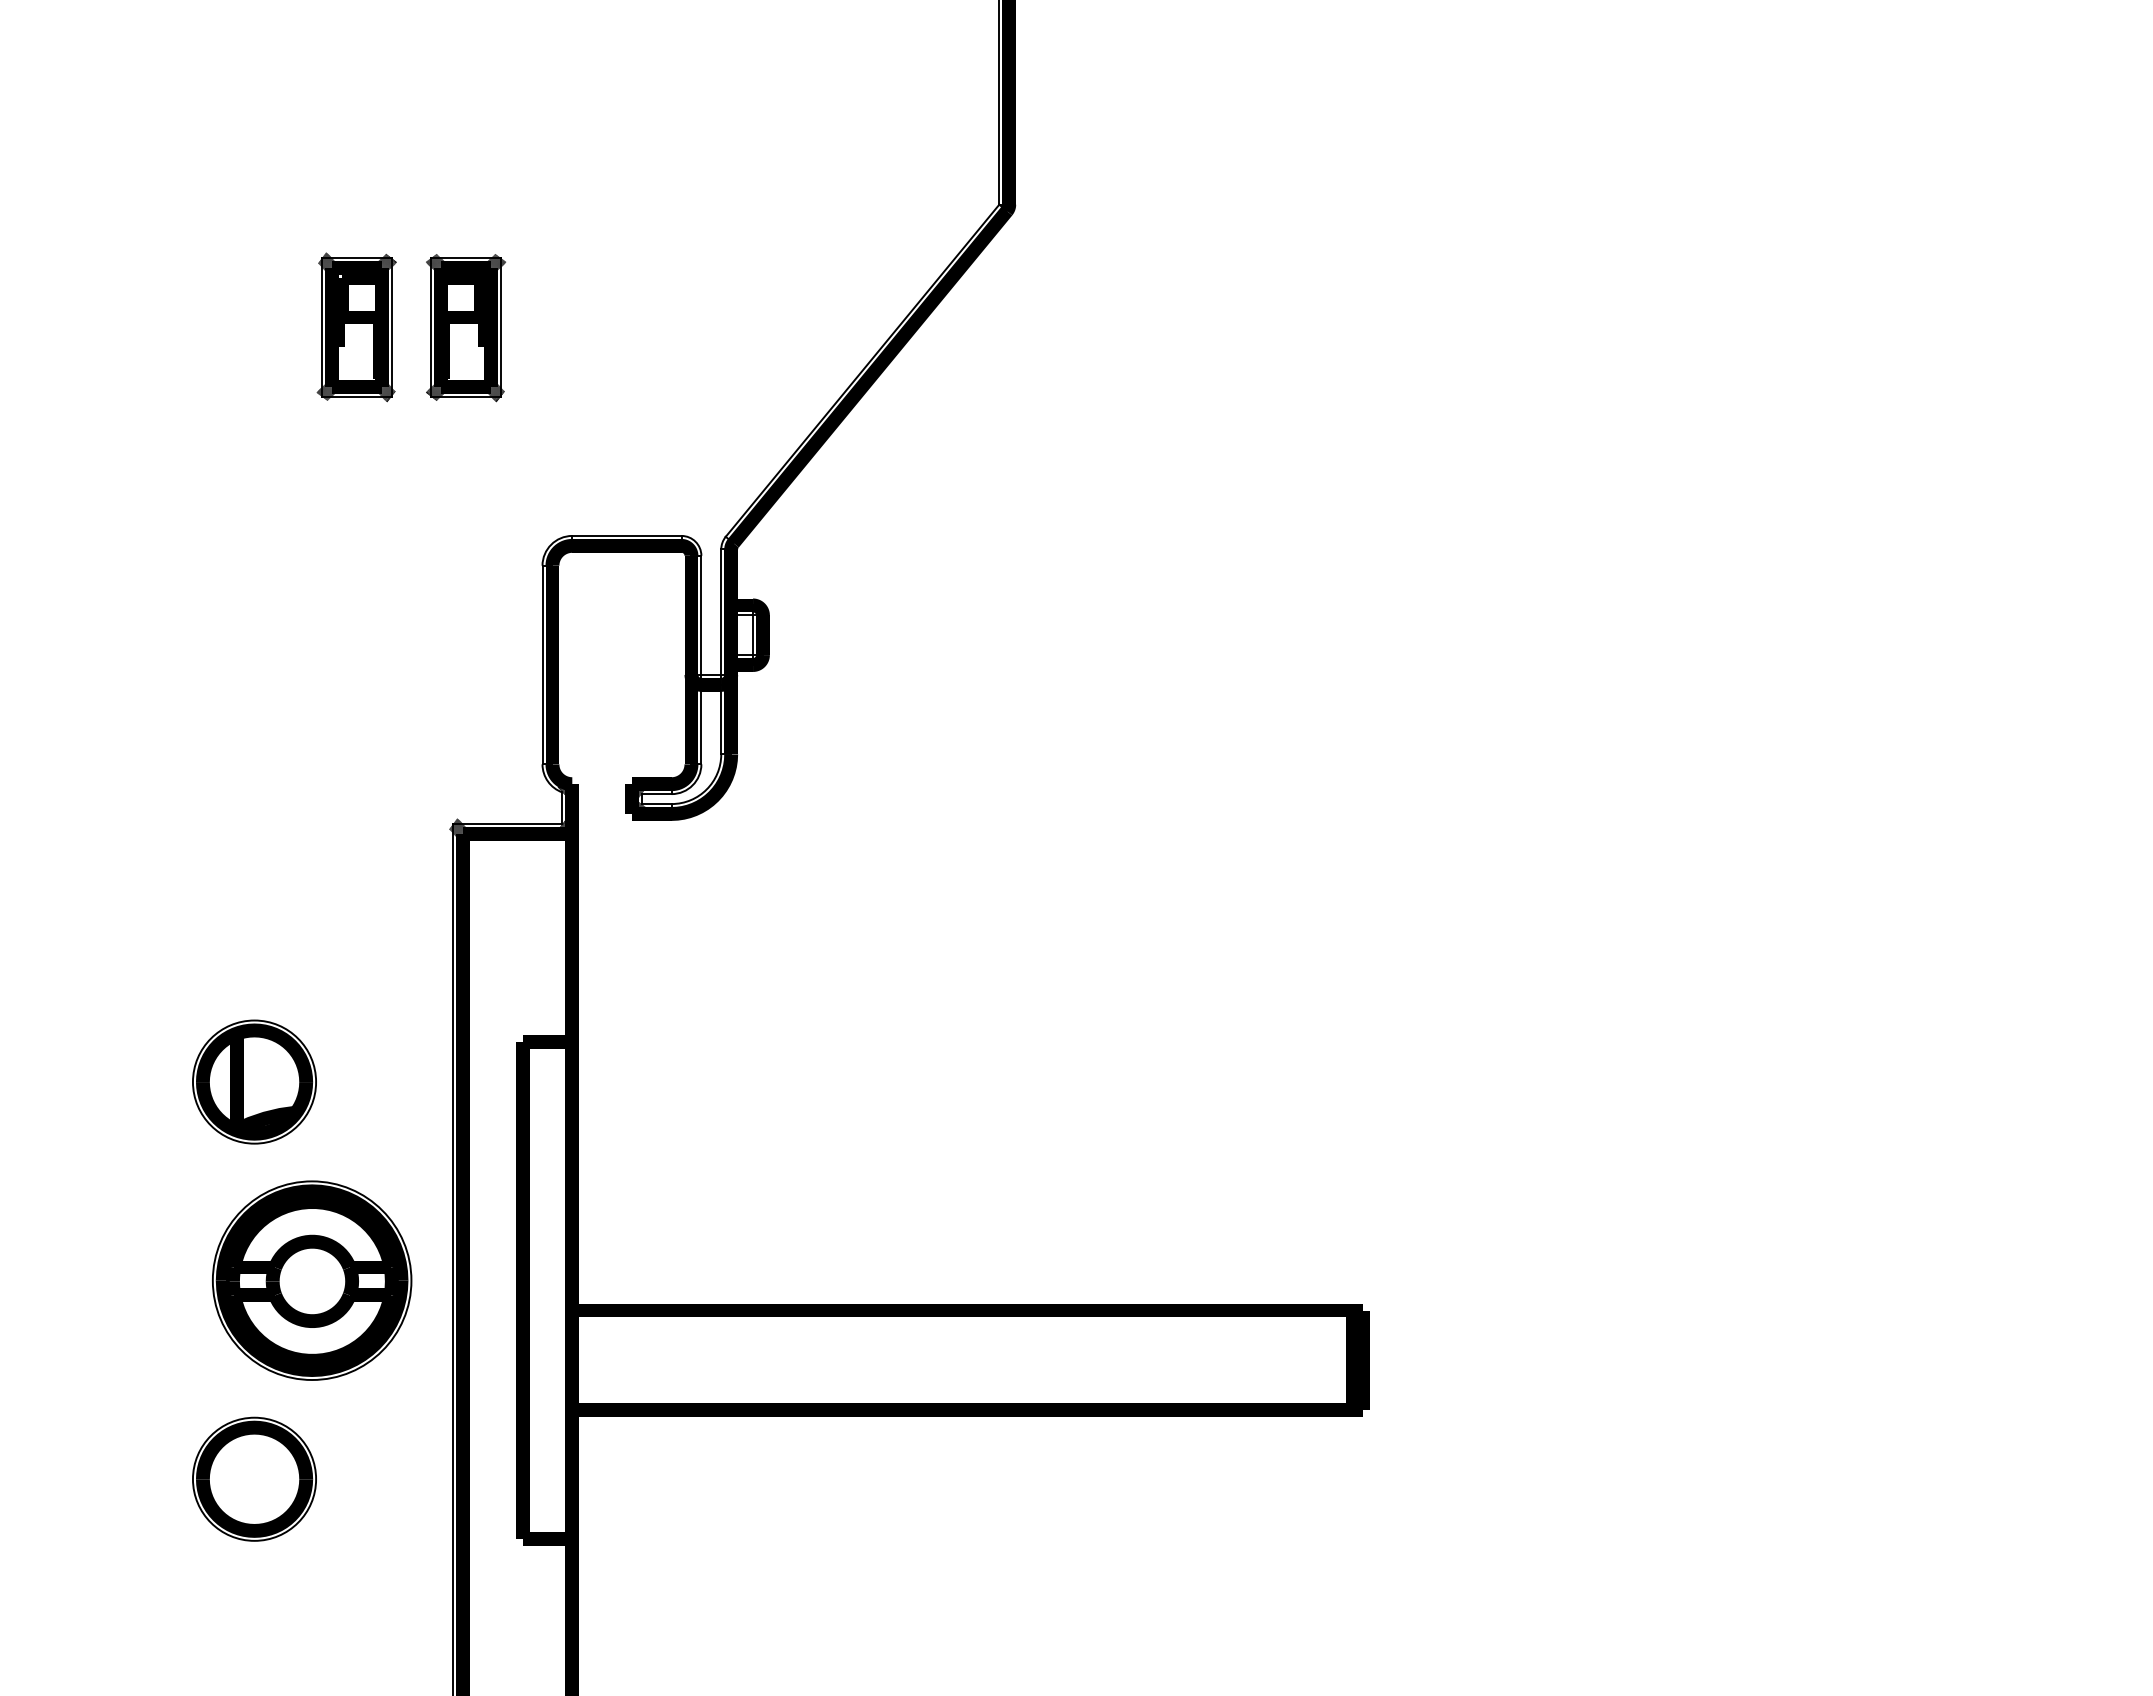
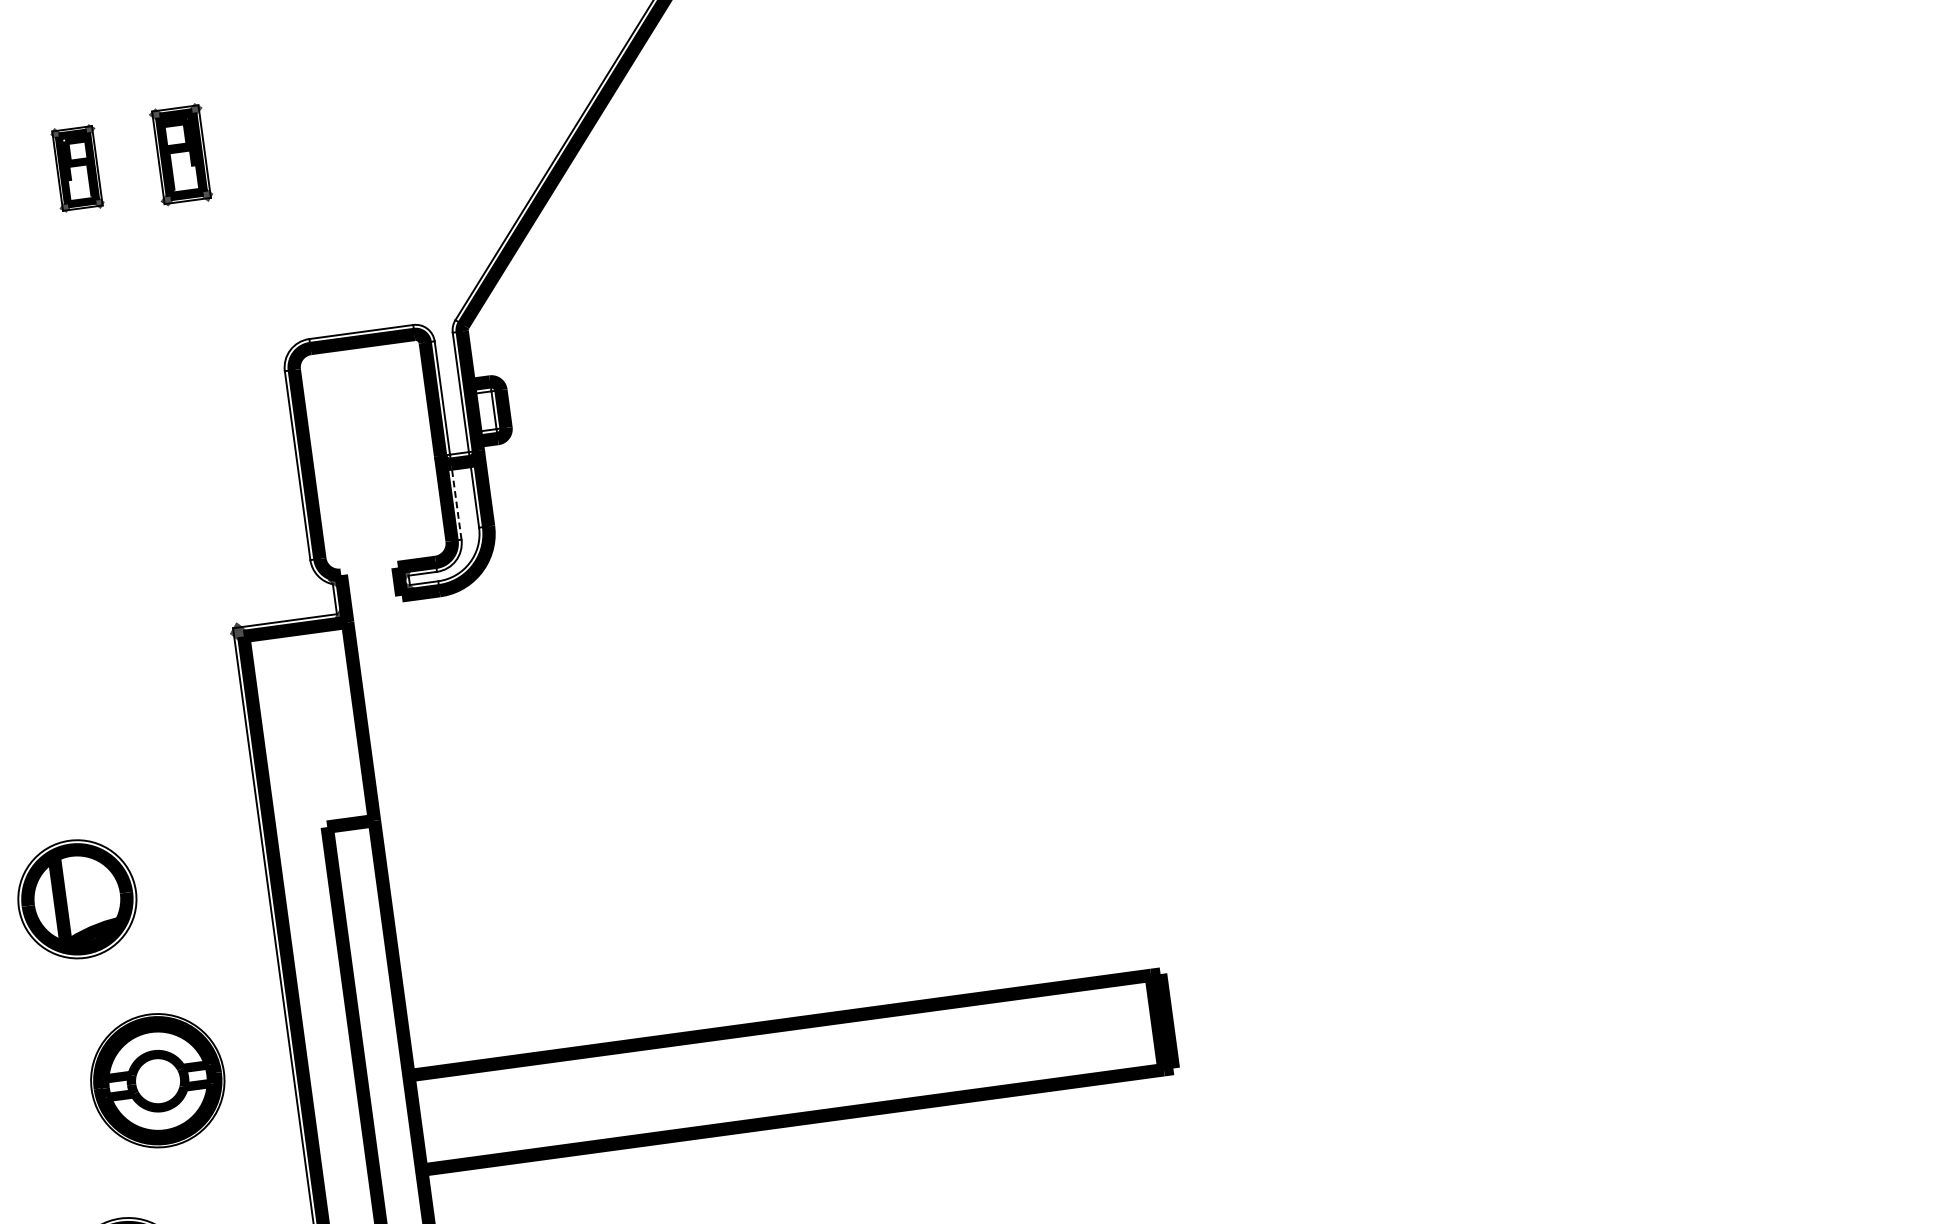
part: (356, 327) -> (77, 168), size x0.6
part: (465, 328) -> (181, 155), size x0.7
line: (701, 724) -> (456, 501), solid -> dashed
part: (312, 1280) -> (158, 1080), size x0.7

